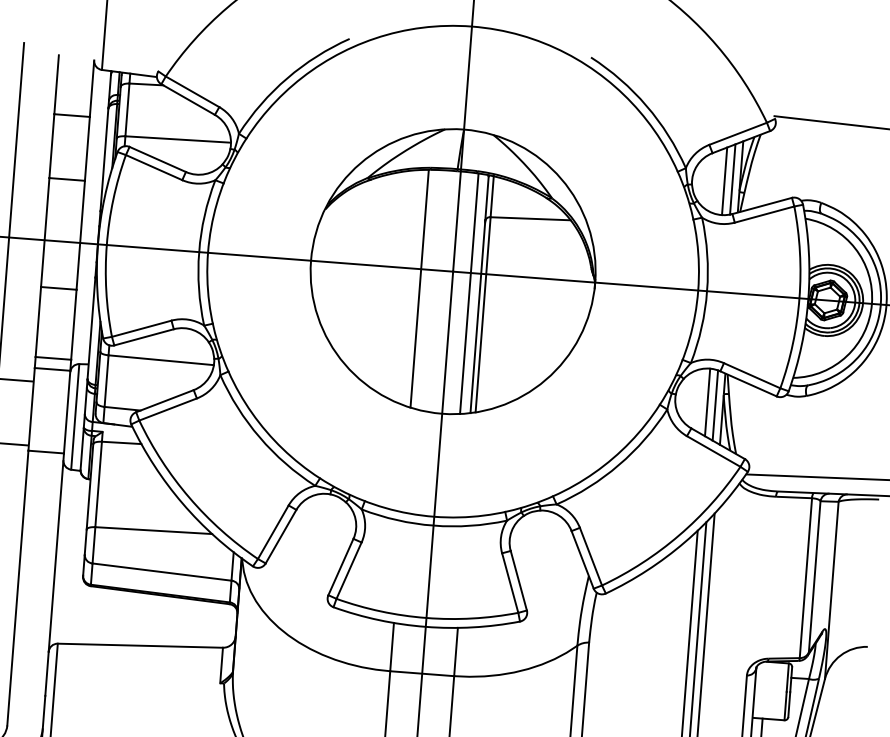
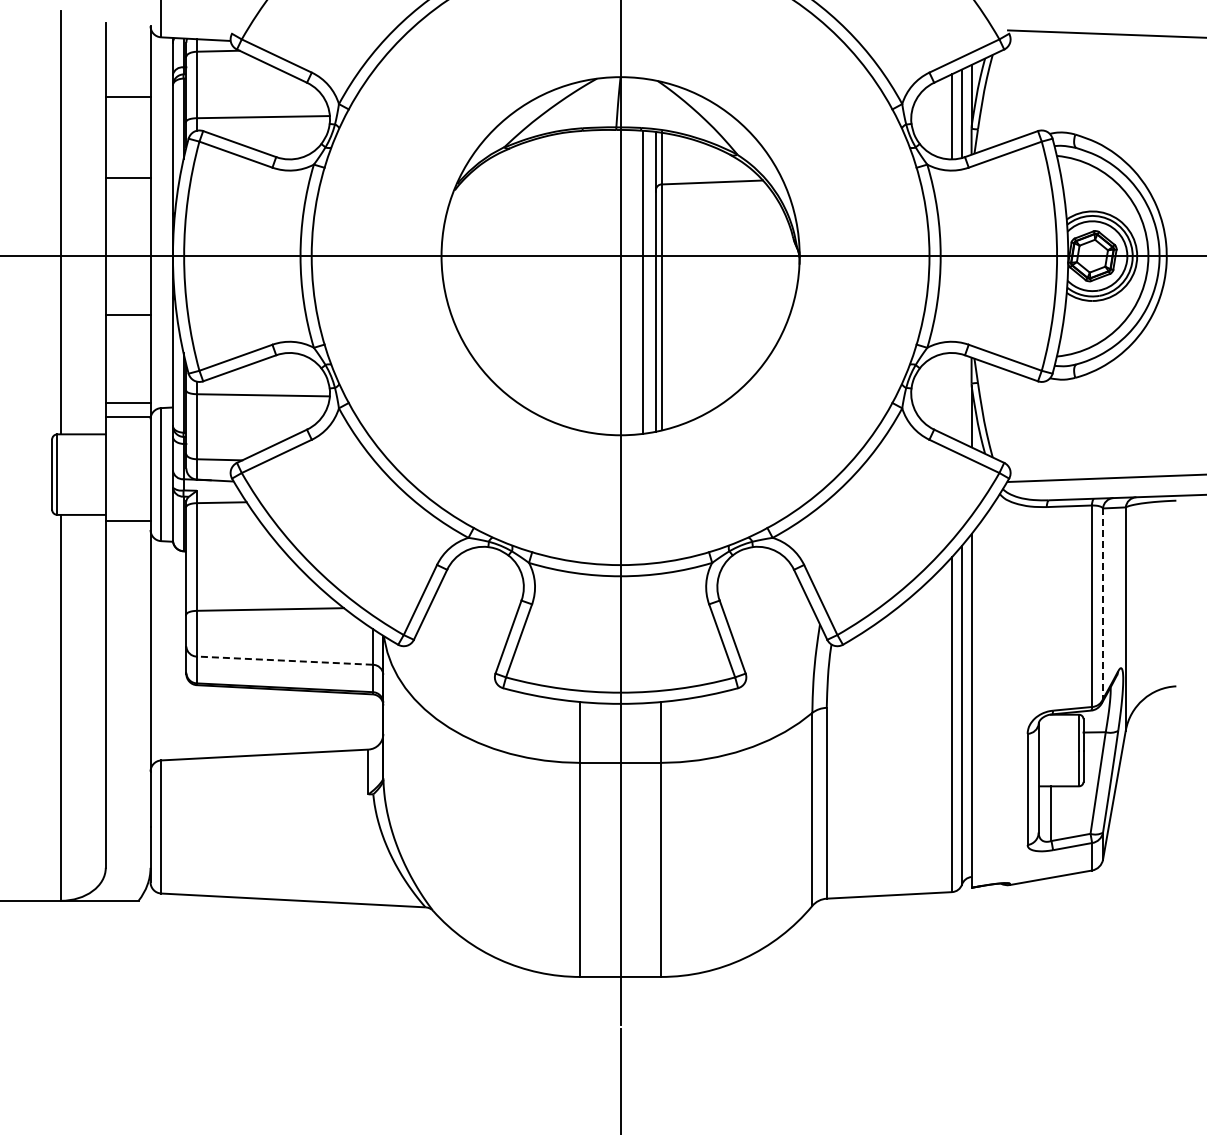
line: (419, 288) -> (580, 280), removed
line: (707, 402) -> (952, 395), removed
line: (715, 405) -> (962, 398), removed
line: (161, 571) -> (284, 660), solid -> dashed
line: (815, 577) -> (1103, 604), solid -> dashed

